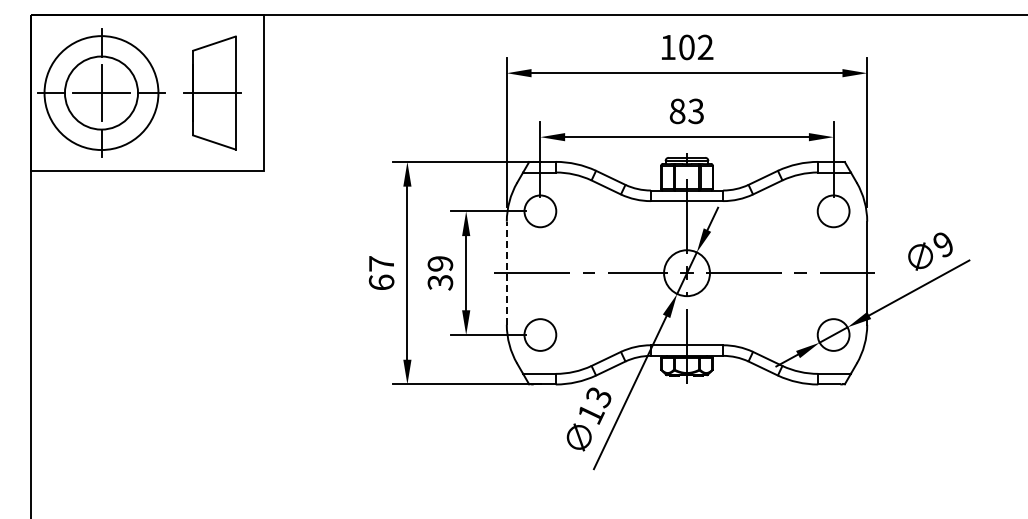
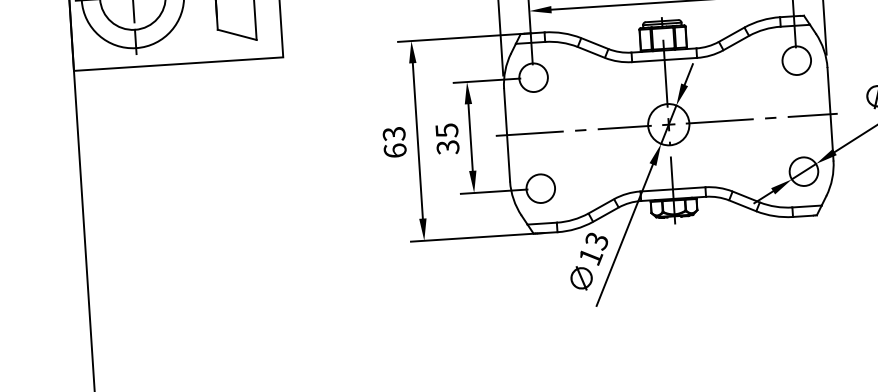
text: (381, 263) -> (394, 133), 67 -> 63
text: (440, 263) -> (446, 130), 39 -> 35
line: (506, 273) -> (506, 135), dashed -> solid

